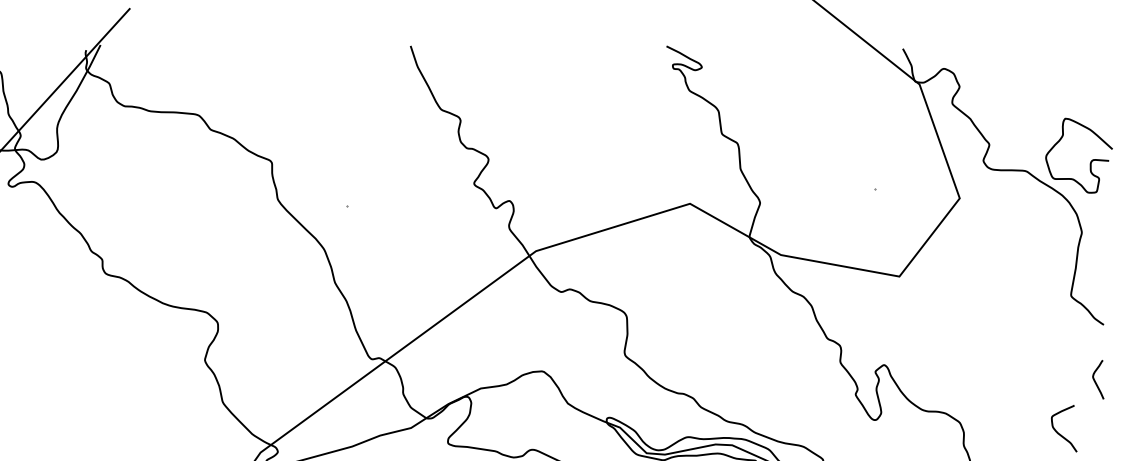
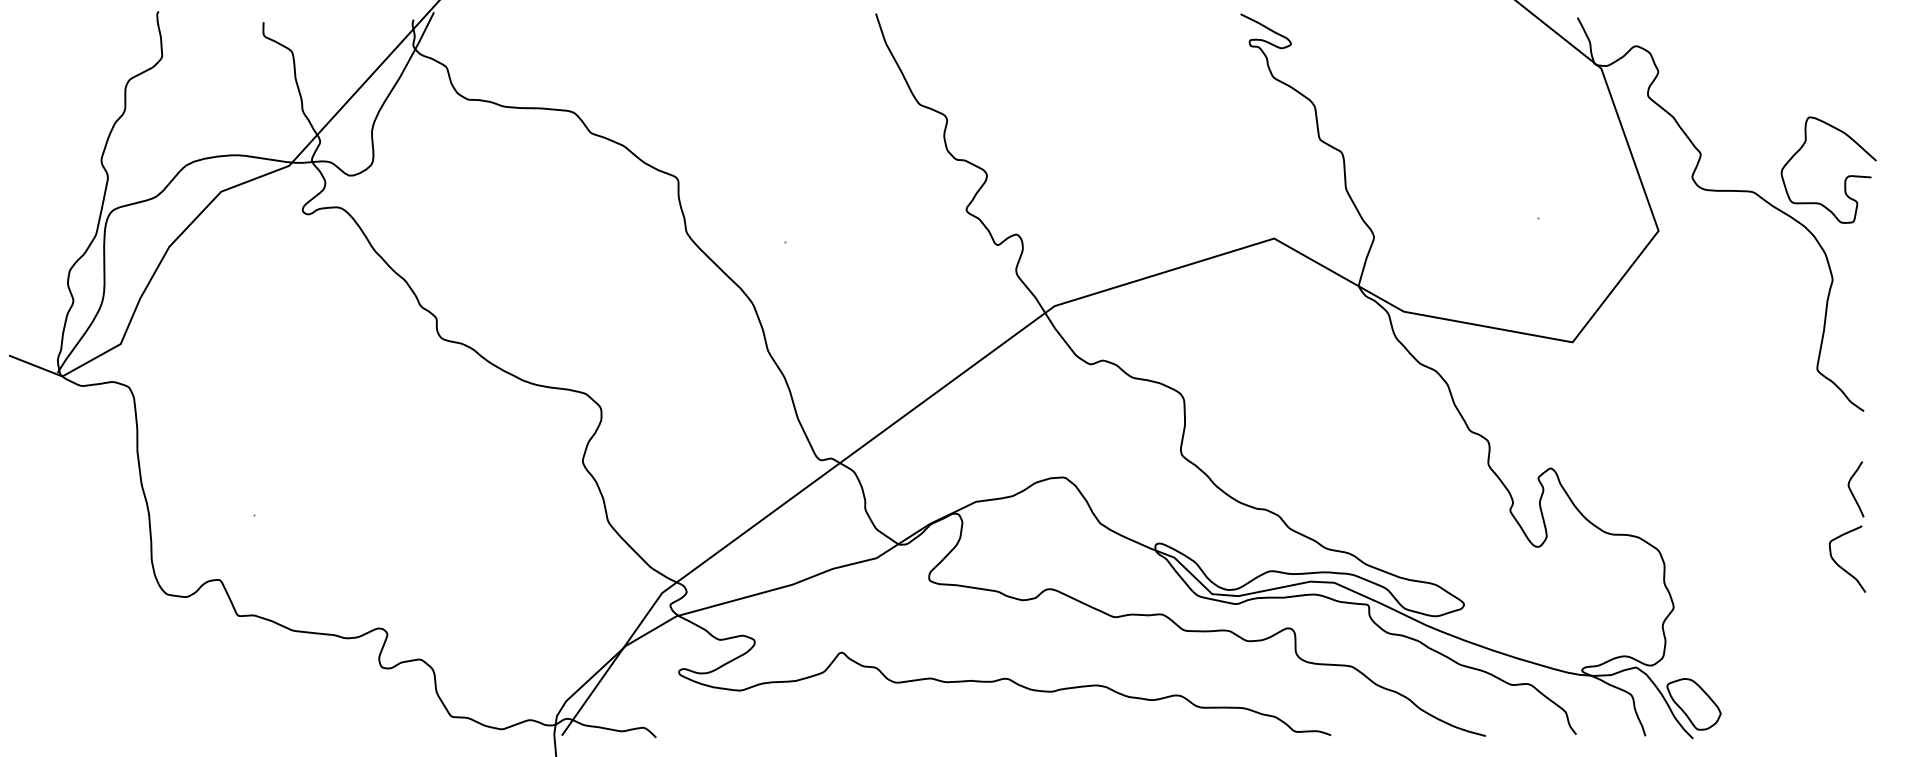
curve: (1059, 433) -> (1840, 565), moved

